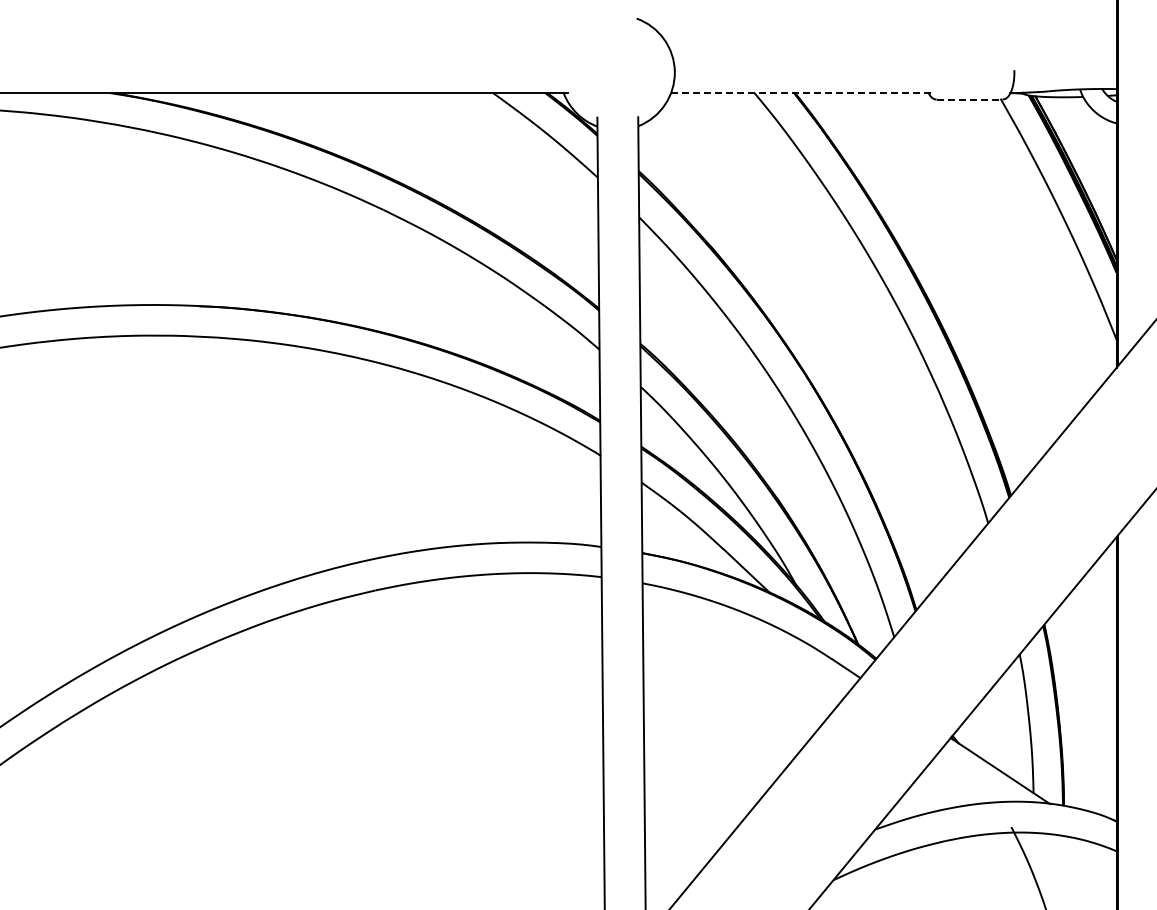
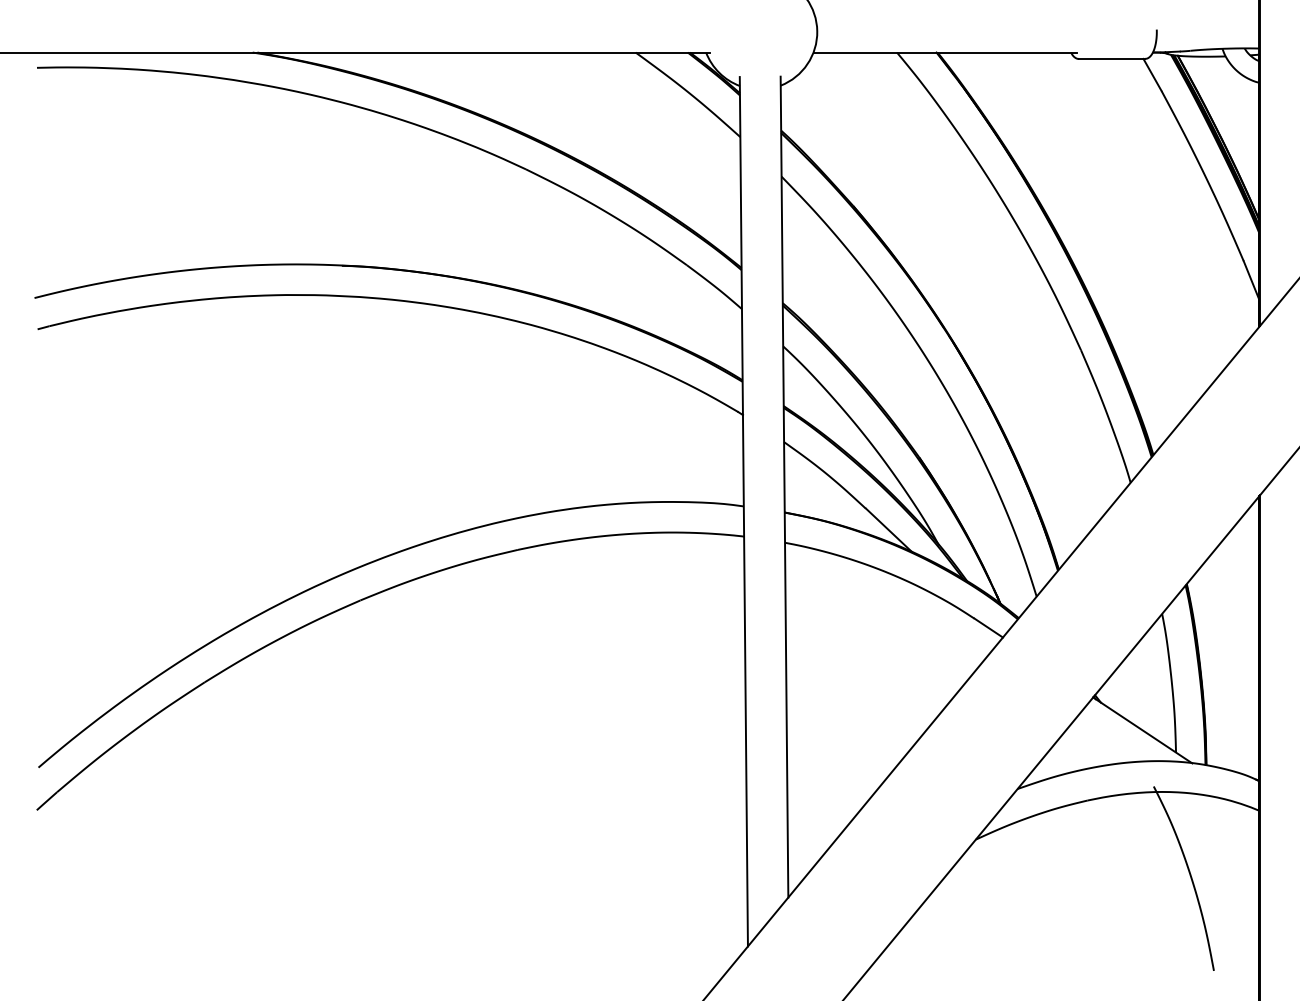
line: (803, 93) -> (945, 52), dashed -> solid
line: (970, 99) -> (1112, 58), dashed -> solid

